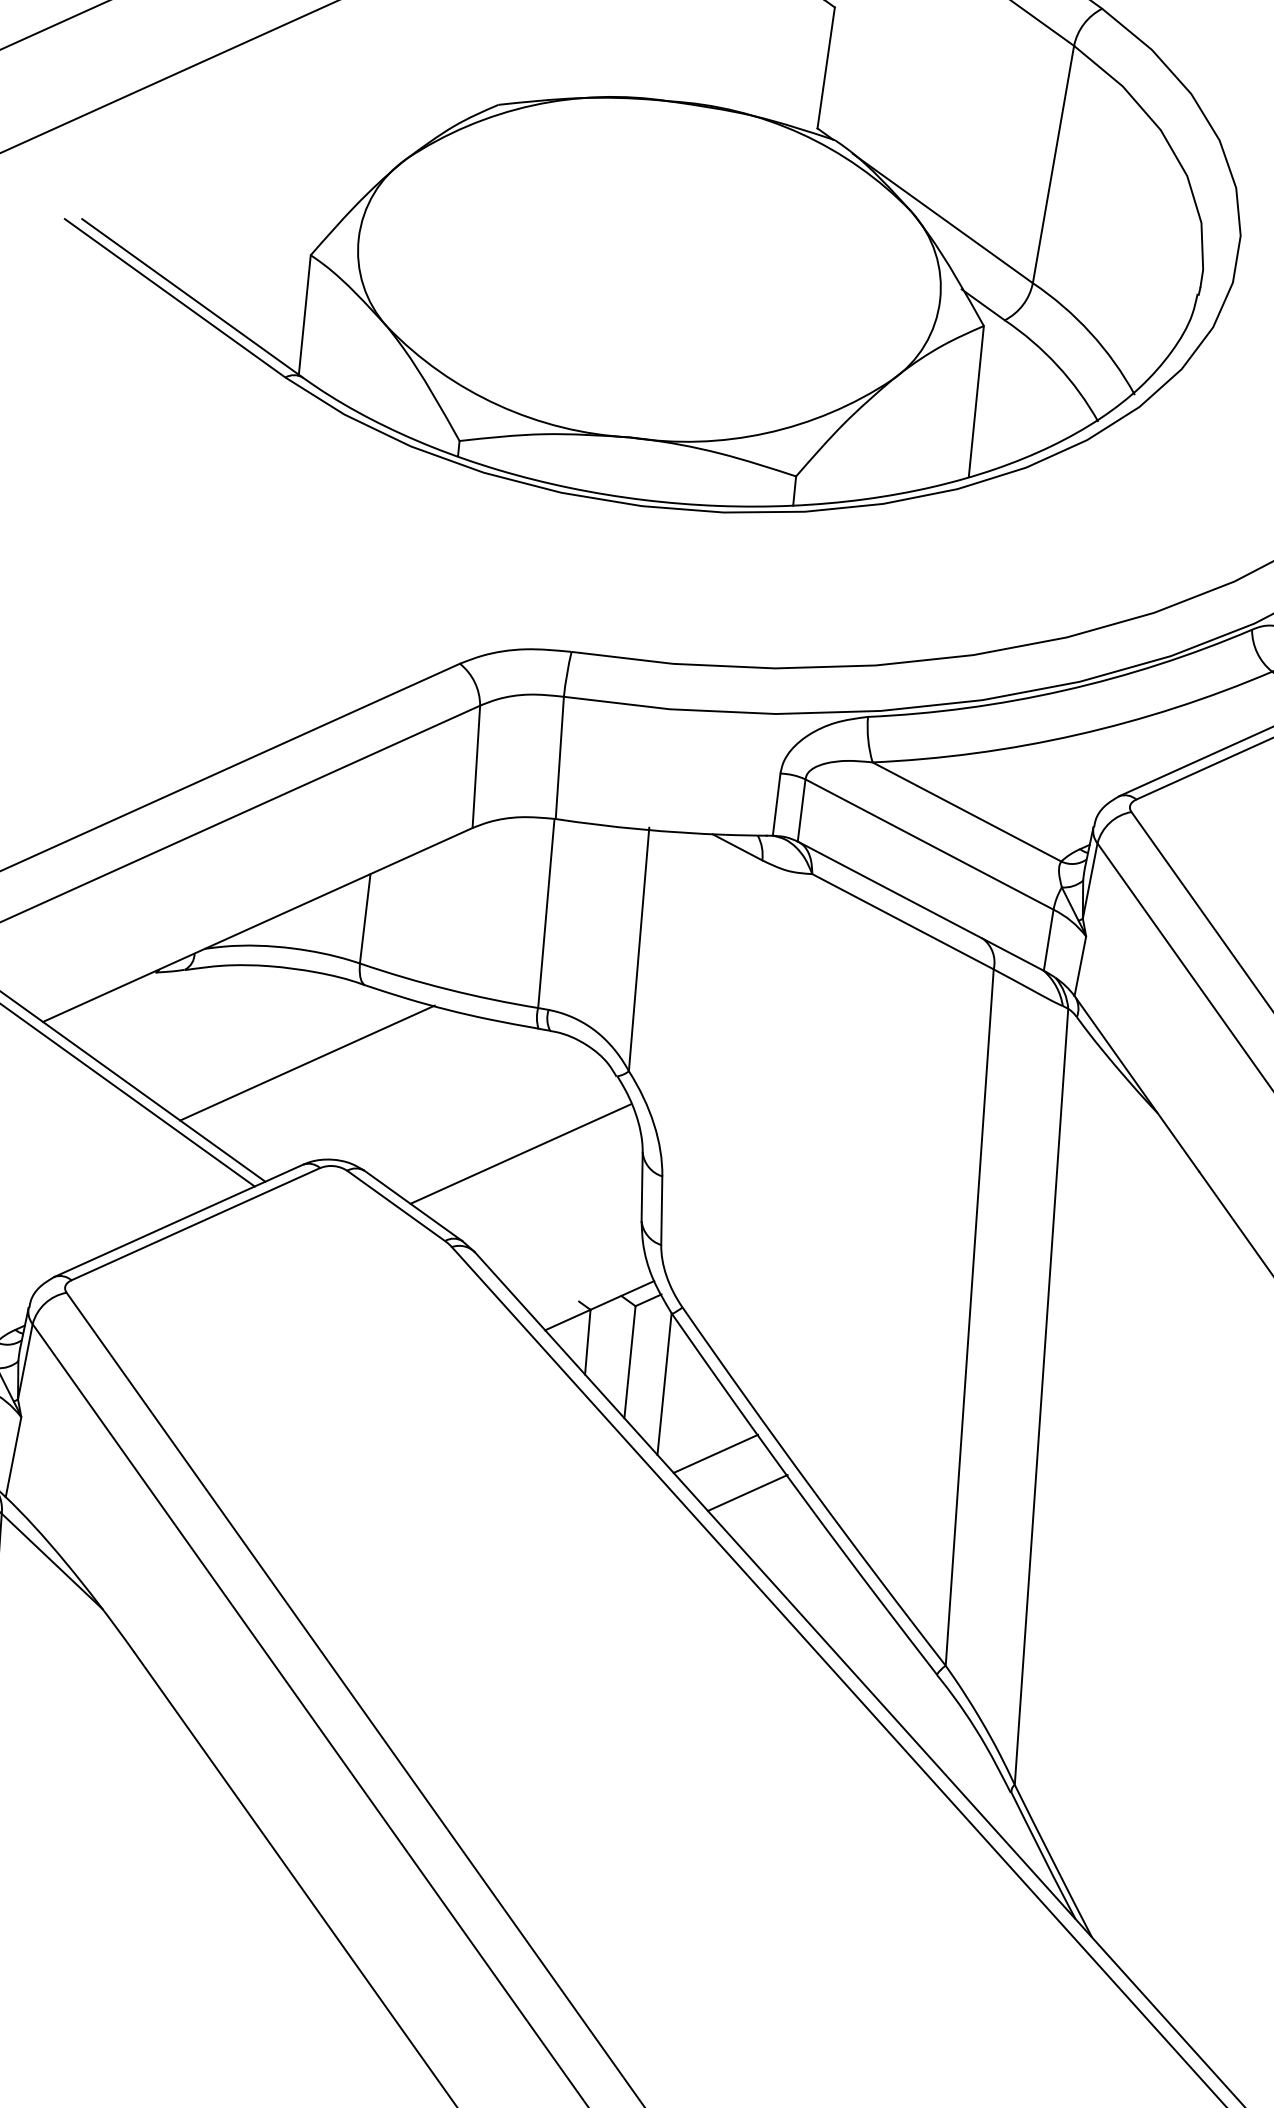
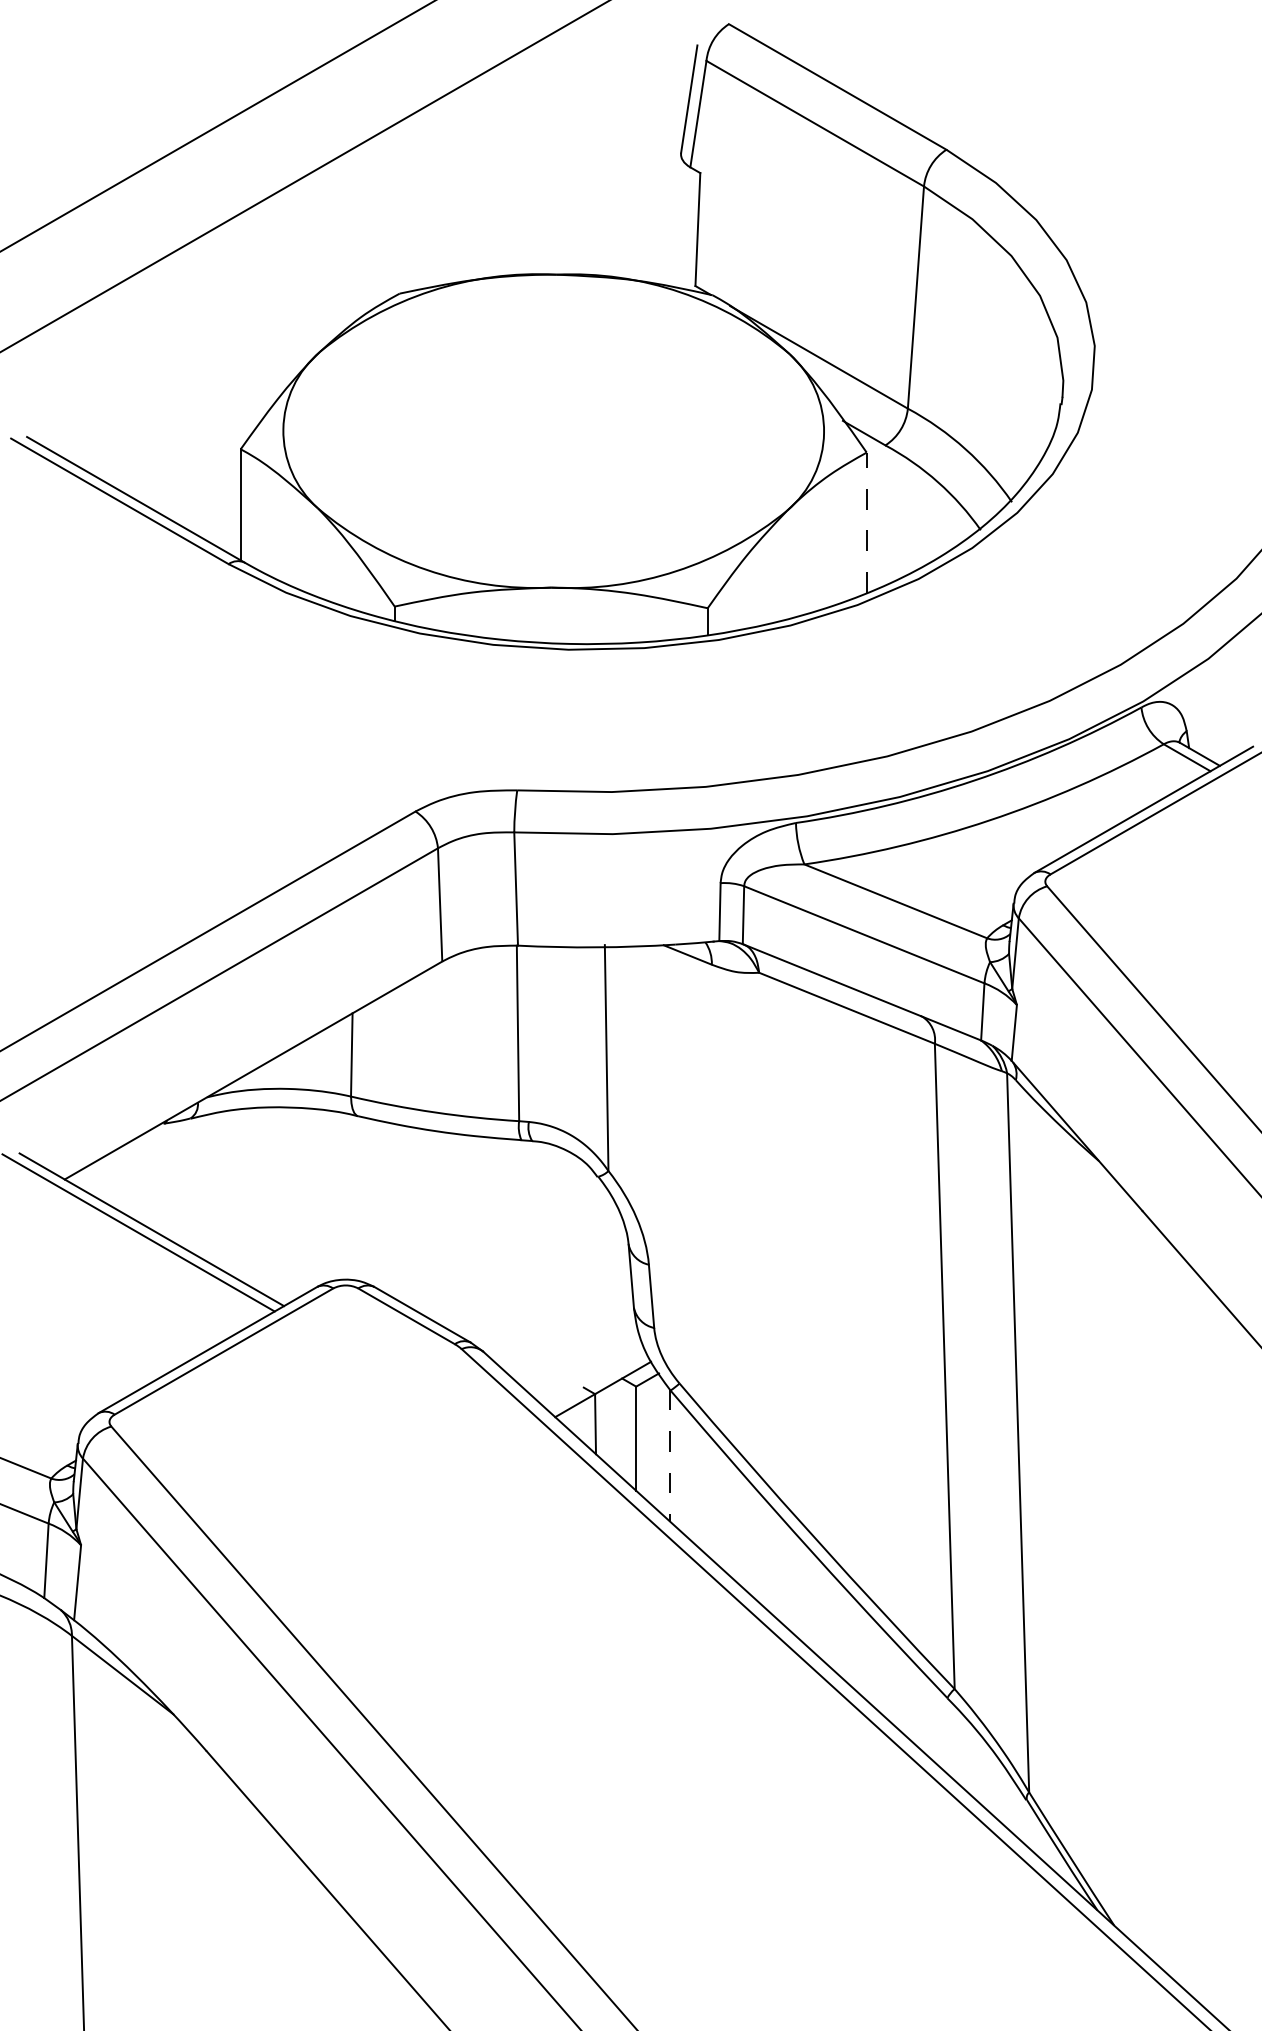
line: (976, 401) -> (866, 522), solid -> dashed
line: (307, 1062) -> (311, 1192), removed
line: (520, 1154) -> (516, 1257), removed
line: (665, 1383) -> (670, 1455), solid -> dashed
line: (715, 1453) -> (723, 1514), removed
line: (747, 1493) -> (756, 1548), removed

